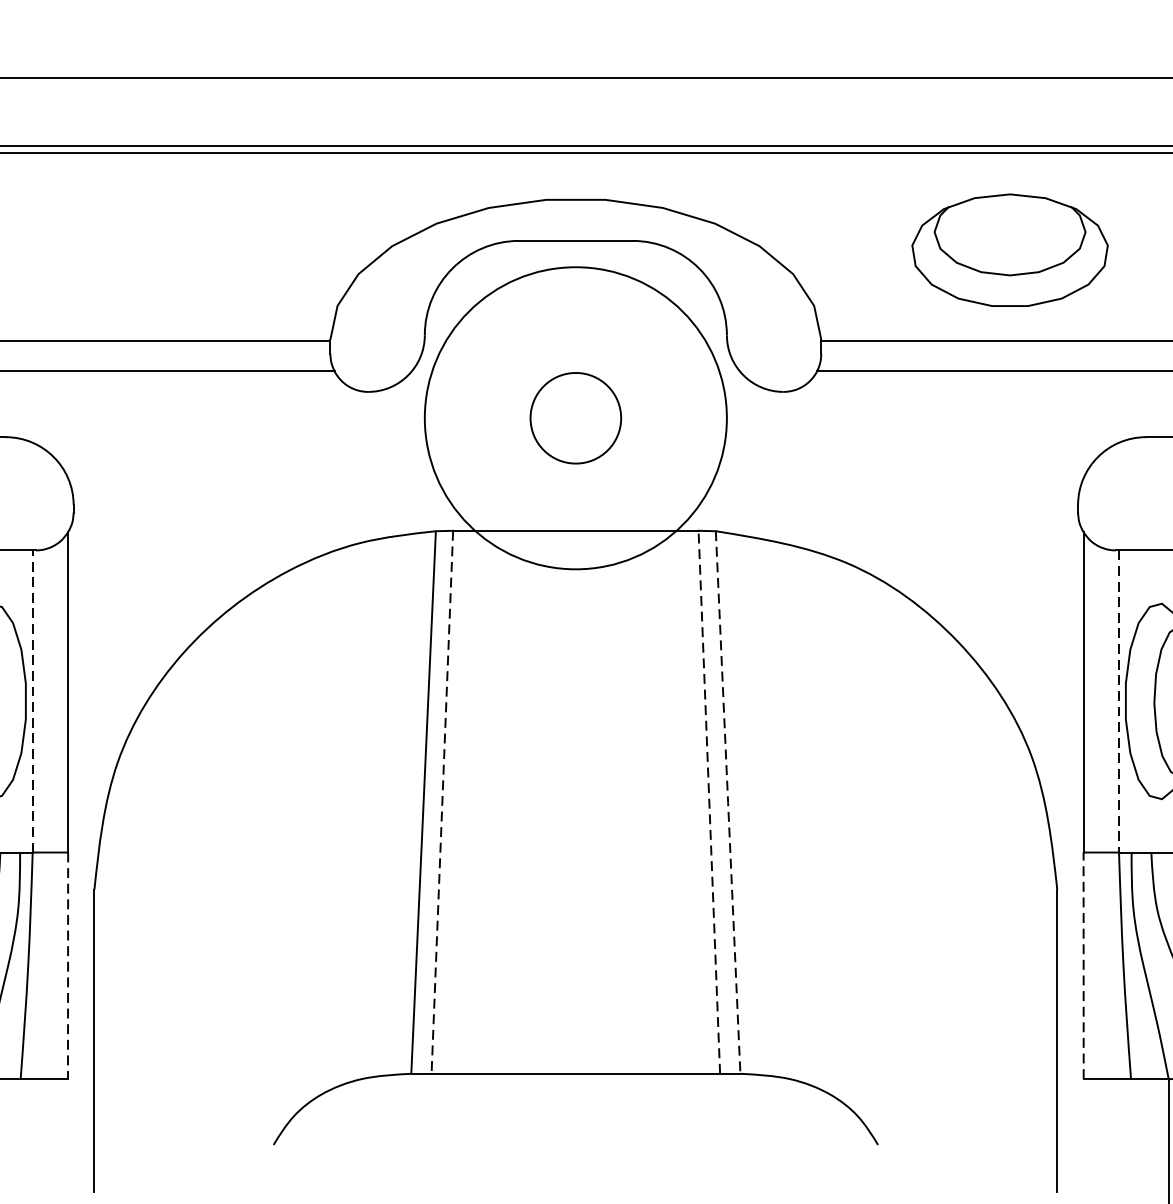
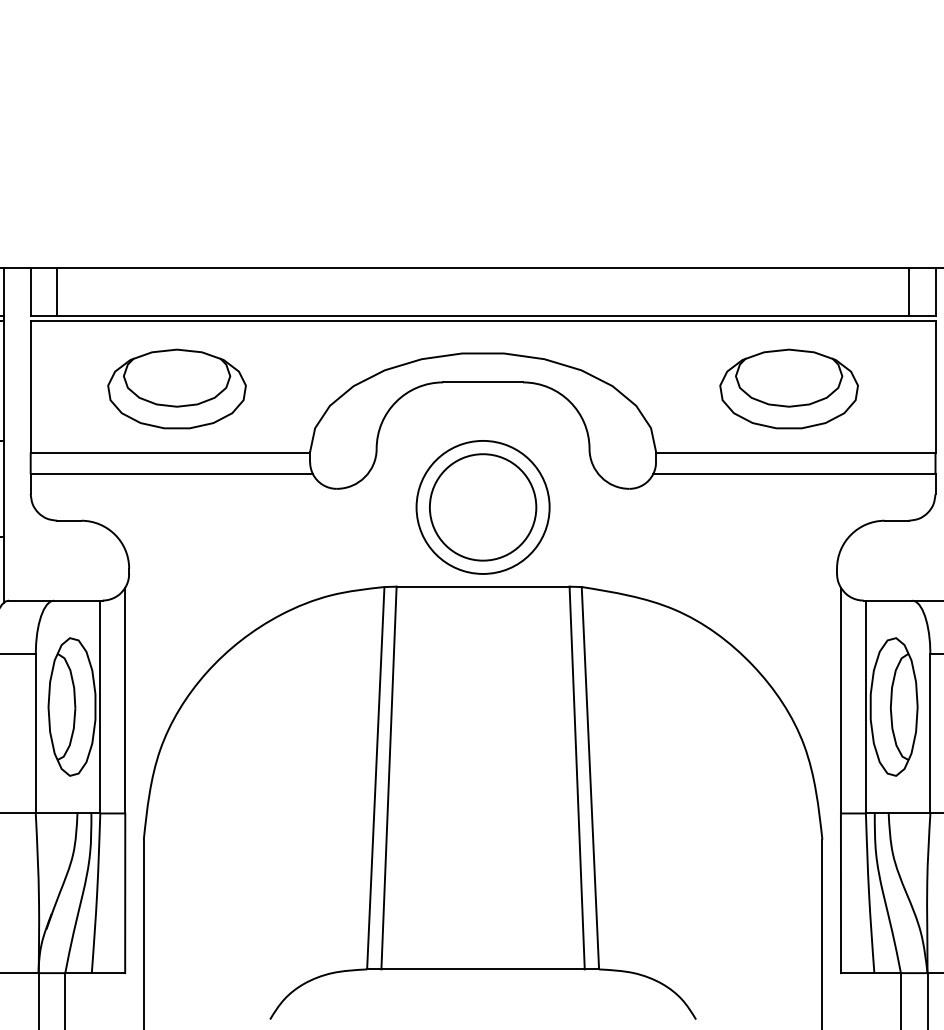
part: (140, 249) -> (176, 388), added
circle: (575, 416) -> (482, 506), size x0.62
circle: (575, 418) -> (482, 507), size x1.67
line: (32, 700) -> (100, 706), dashed -> solid
line: (1118, 702) -> (865, 707), dashed -> solid
line: (709, 801) -> (577, 777), dashed -> solid
line: (443, 802) -> (389, 778), dashed -> solid
line: (728, 802) -> (590, 778), dashed -> solid
line: (68, 966) -> (125, 893), dashed -> solid
line: (1082, 966) -> (840, 893), dashed -> solid

